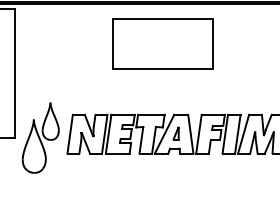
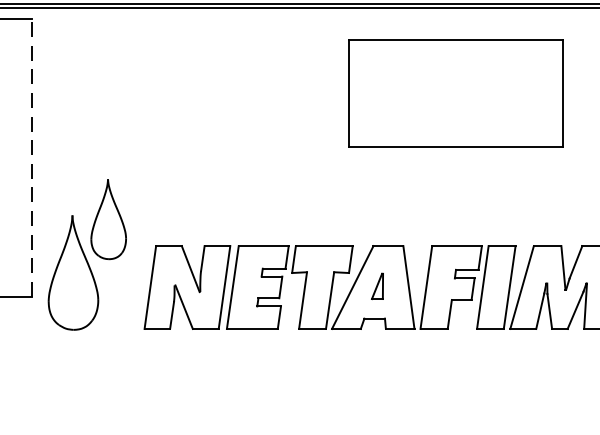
part: (162, 43) -> (455, 93), moved
line: (14, 73) -> (31, 157), solid -> dashed
part: (40, 137) -> (86, 253), moved

